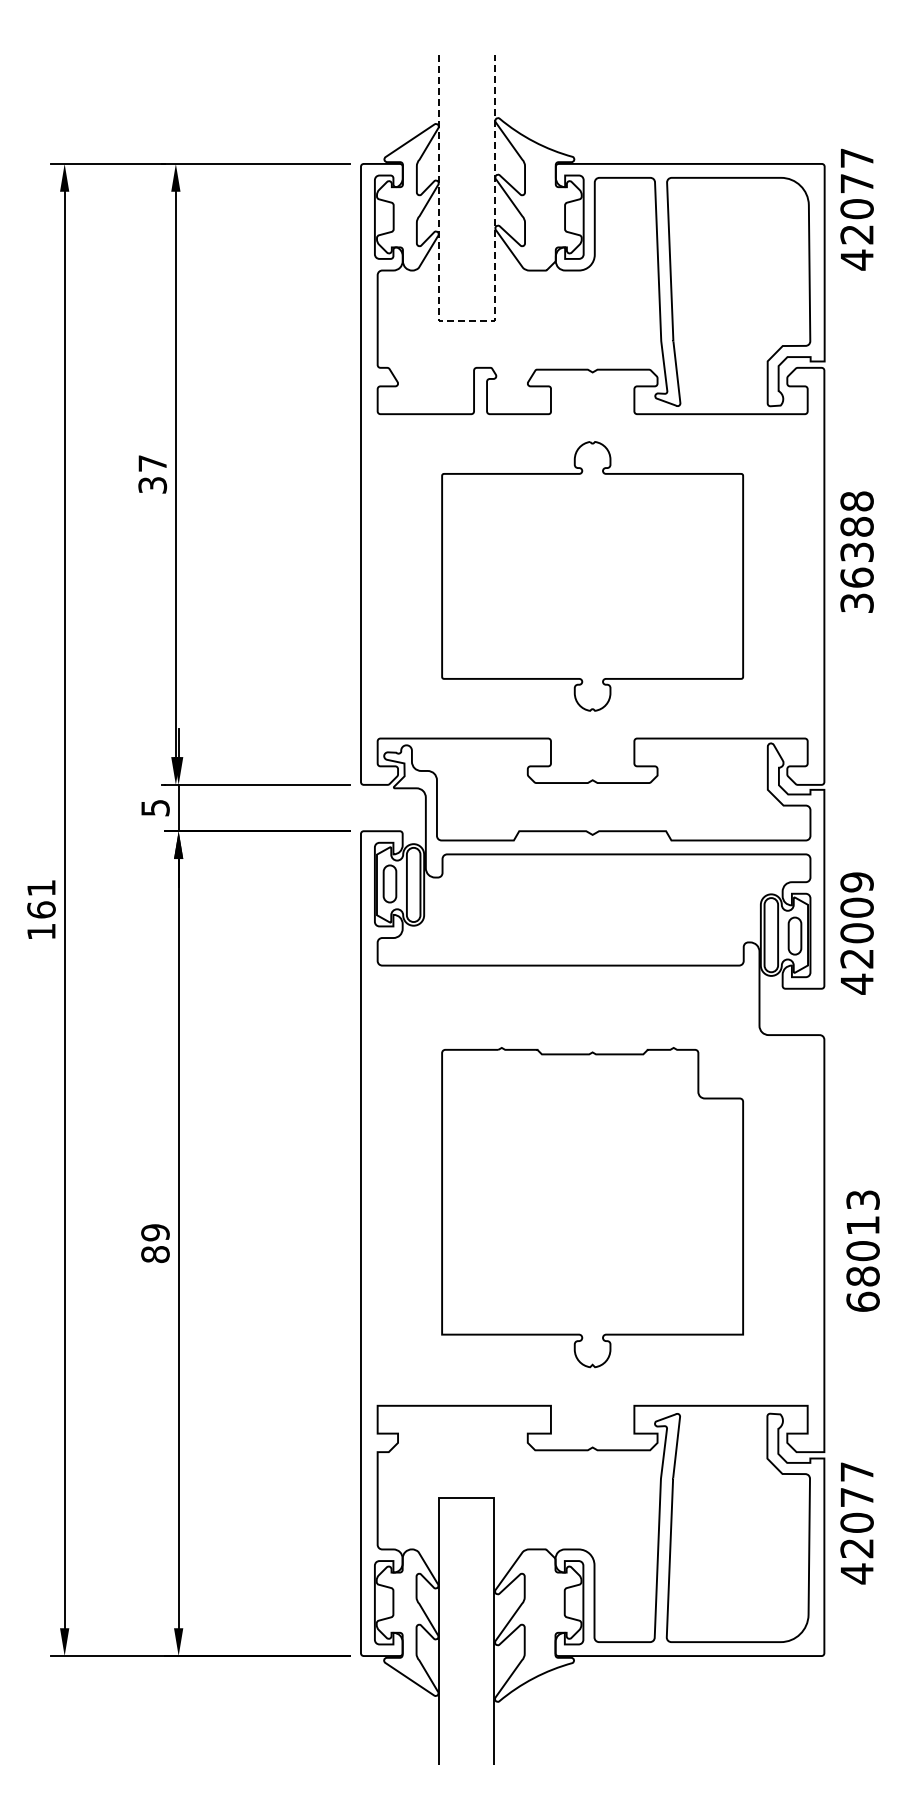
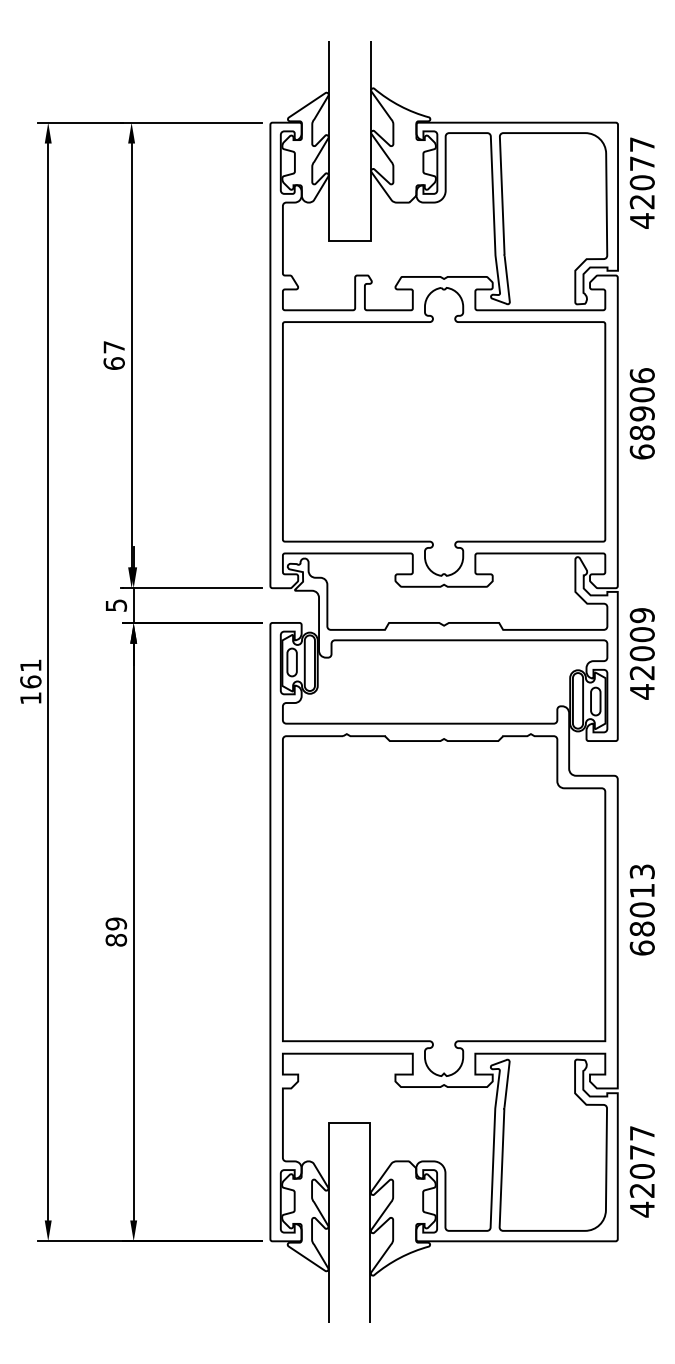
text: (856, 209) -> (641, 183), moved
line: (466, 321) -> (349, 240), dashed -> solid
text: (152, 484) -> (114, 363), 37 -> 67
text: (856, 552) -> (641, 413), 36388 -> 68906
part: (592, 576) -> (443, 431), size x1.43
text: (856, 933) -> (641, 653), moved
part: (592, 1207) -> (443, 905), size x1.43
text: (862, 1250) -> (641, 909), moved
text: (856, 1523) -> (641, 1171), moved

